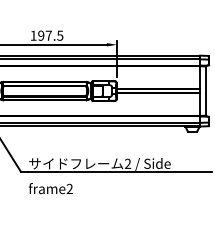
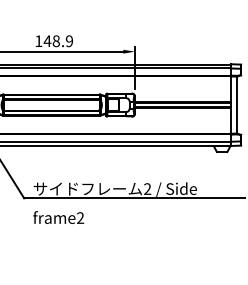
text: (50, 35) -> (58, 40), 197.5 -> 148.9

